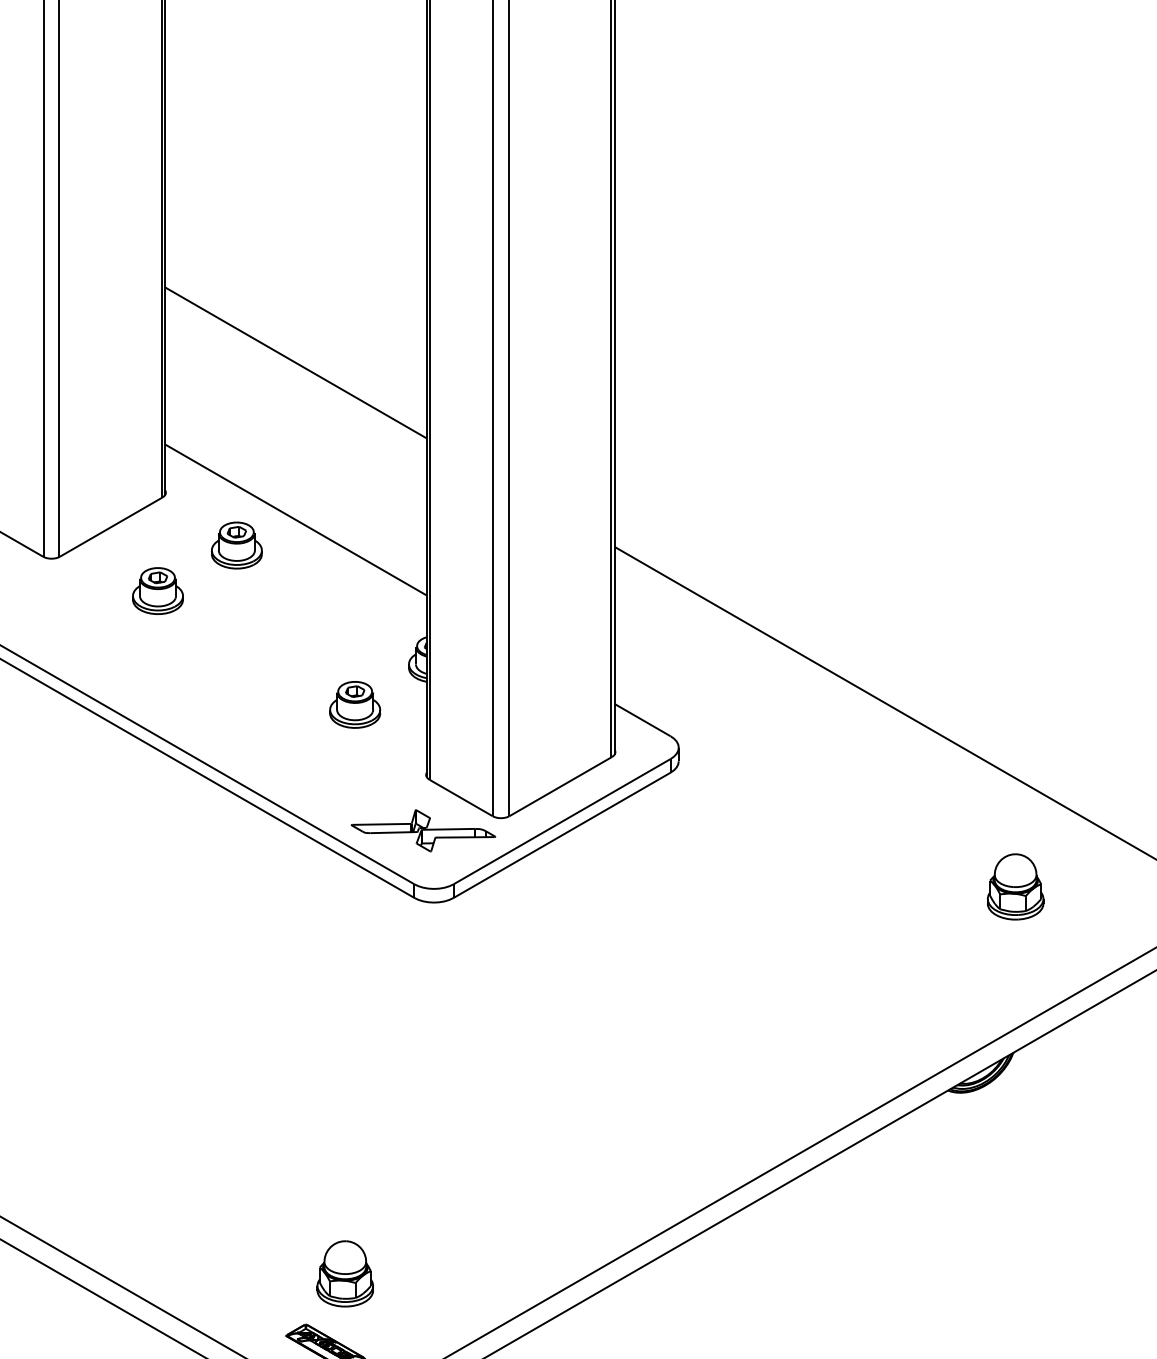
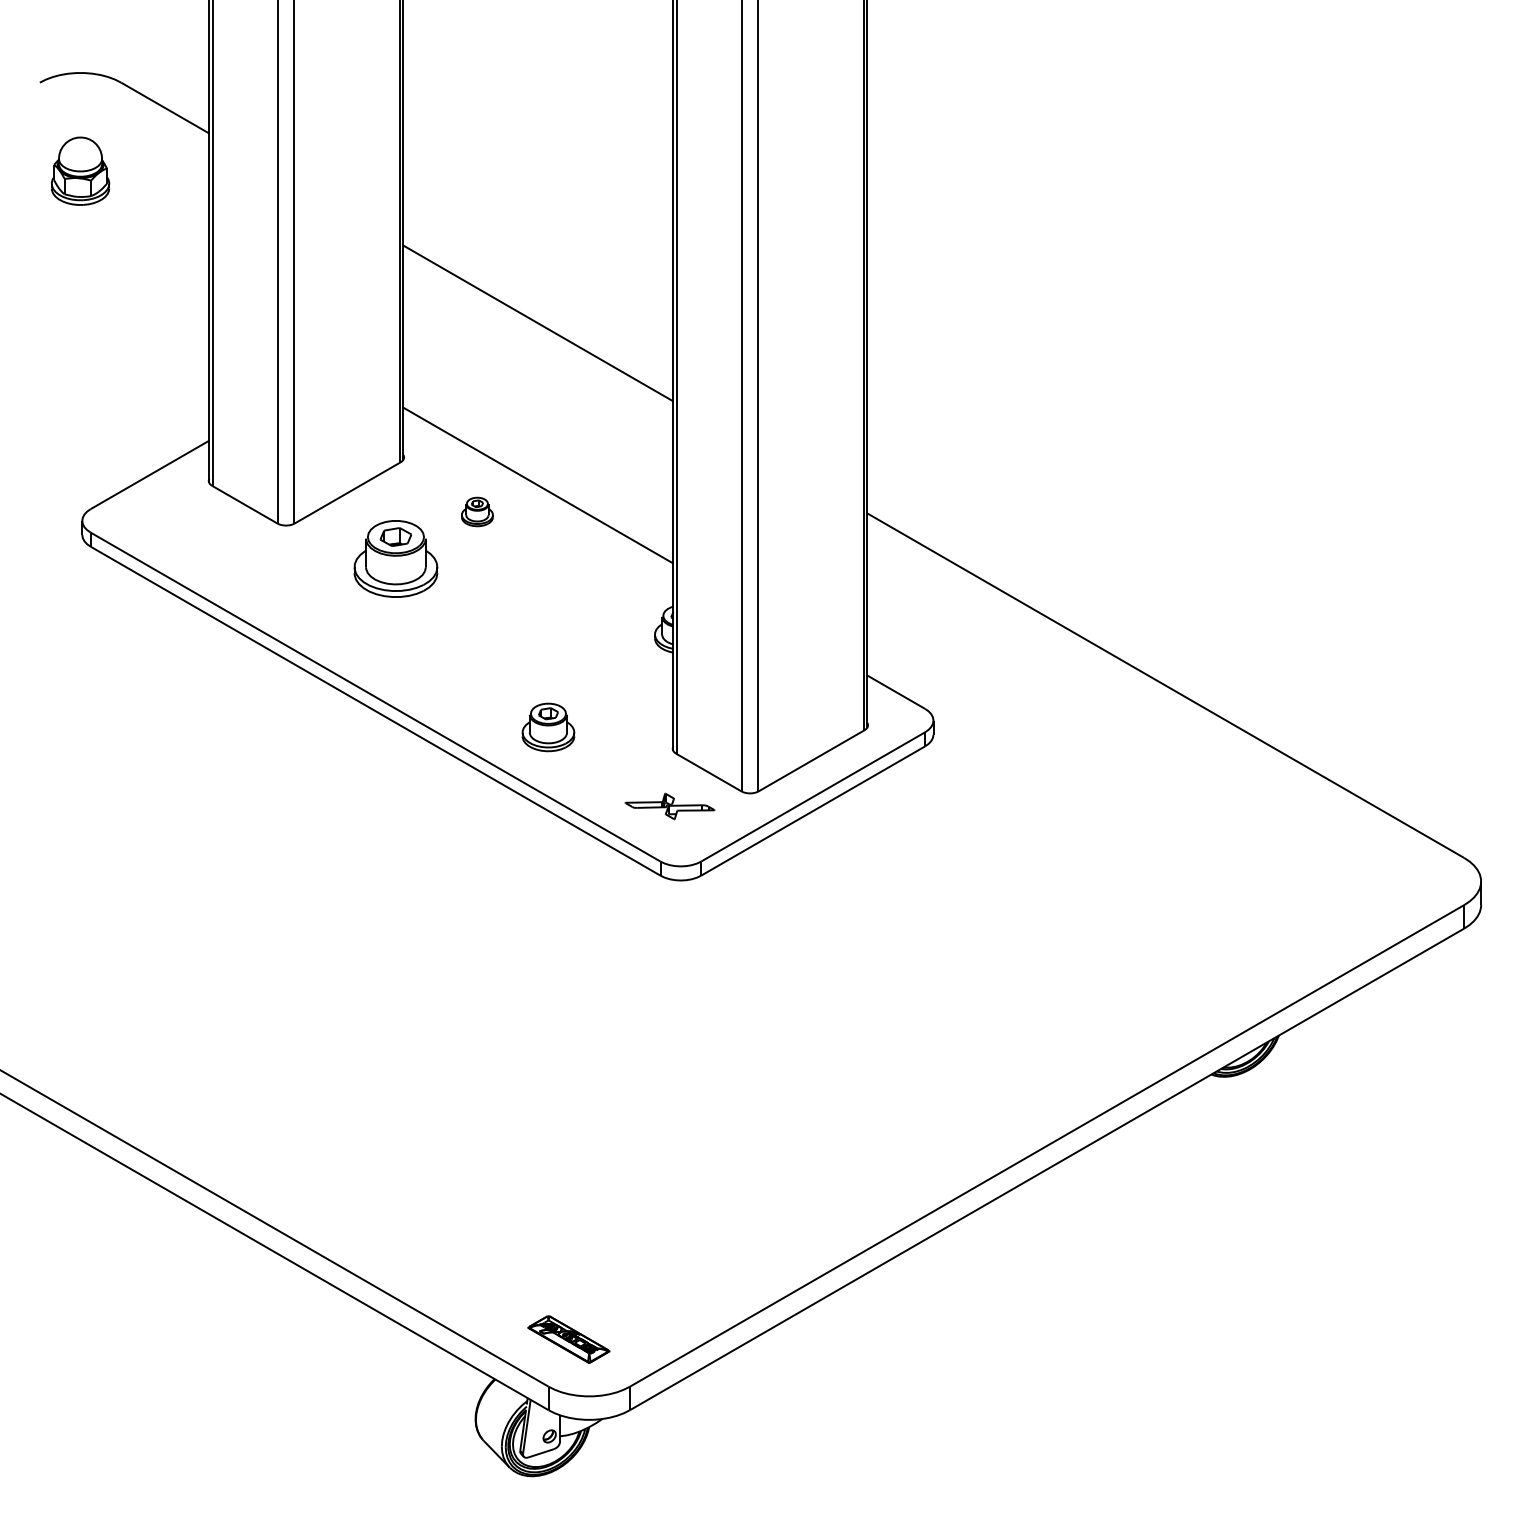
part: (237, 545) -> (477, 511), size x0.6
part: (157, 590) -> (395, 558), size x1.6
part: (355, 704) -> (548, 727), moved
part: (423, 830) -> (669, 806), size x0.6
part: (1014, 886) -> (1280, 863), removed
part: (344, 1273) -> (588, 1263), removed

